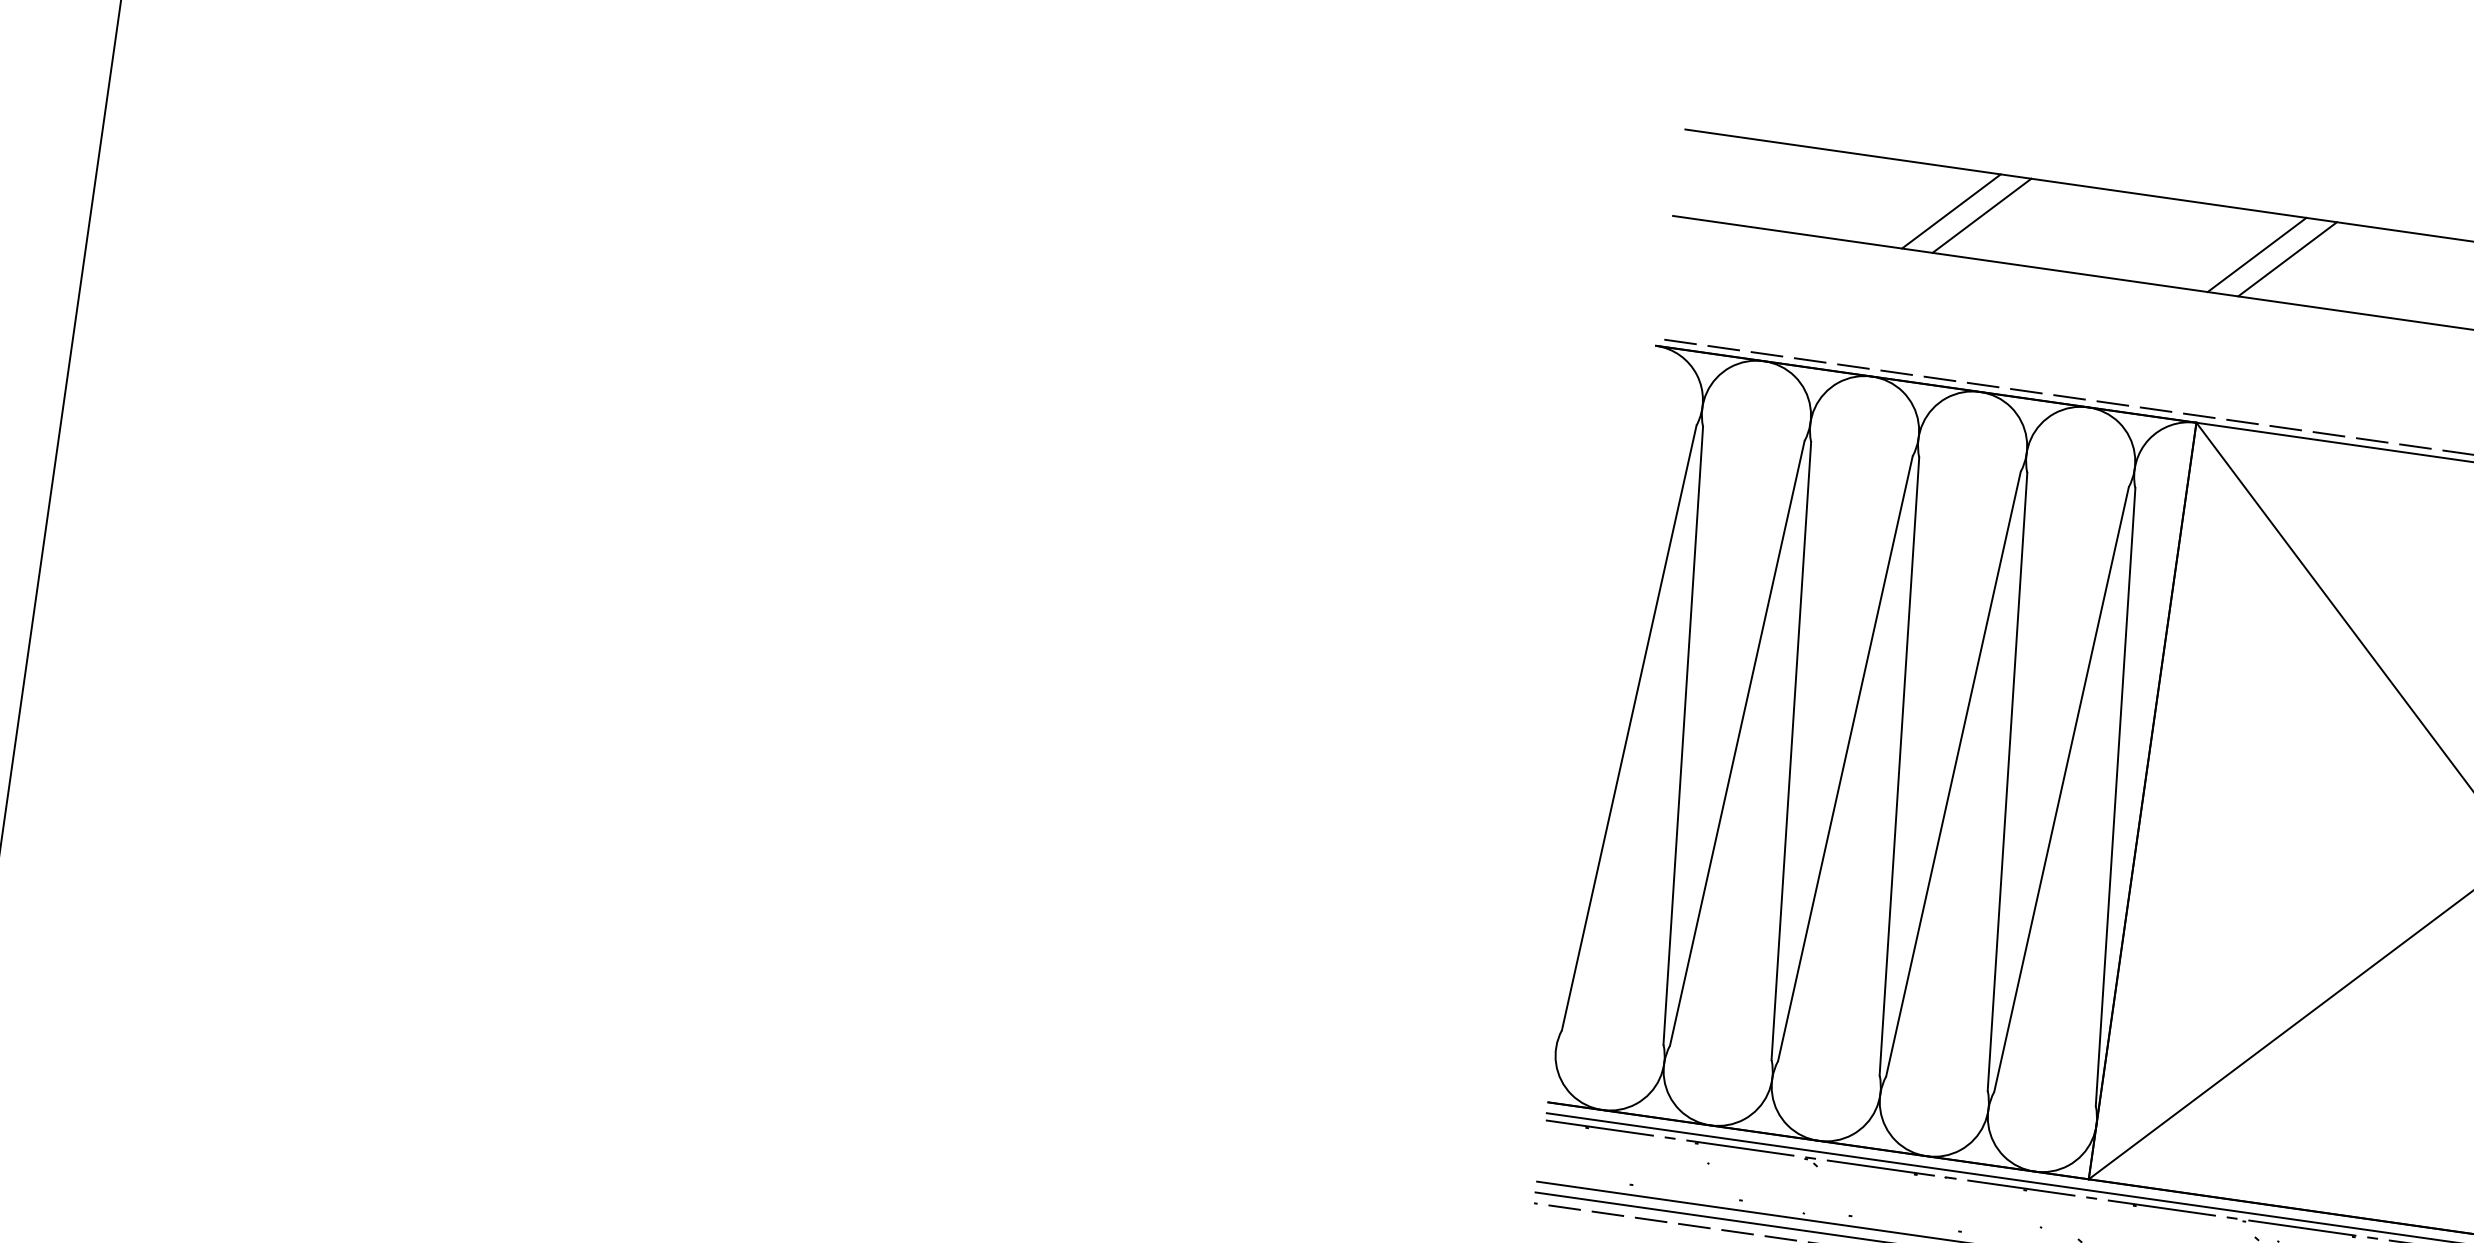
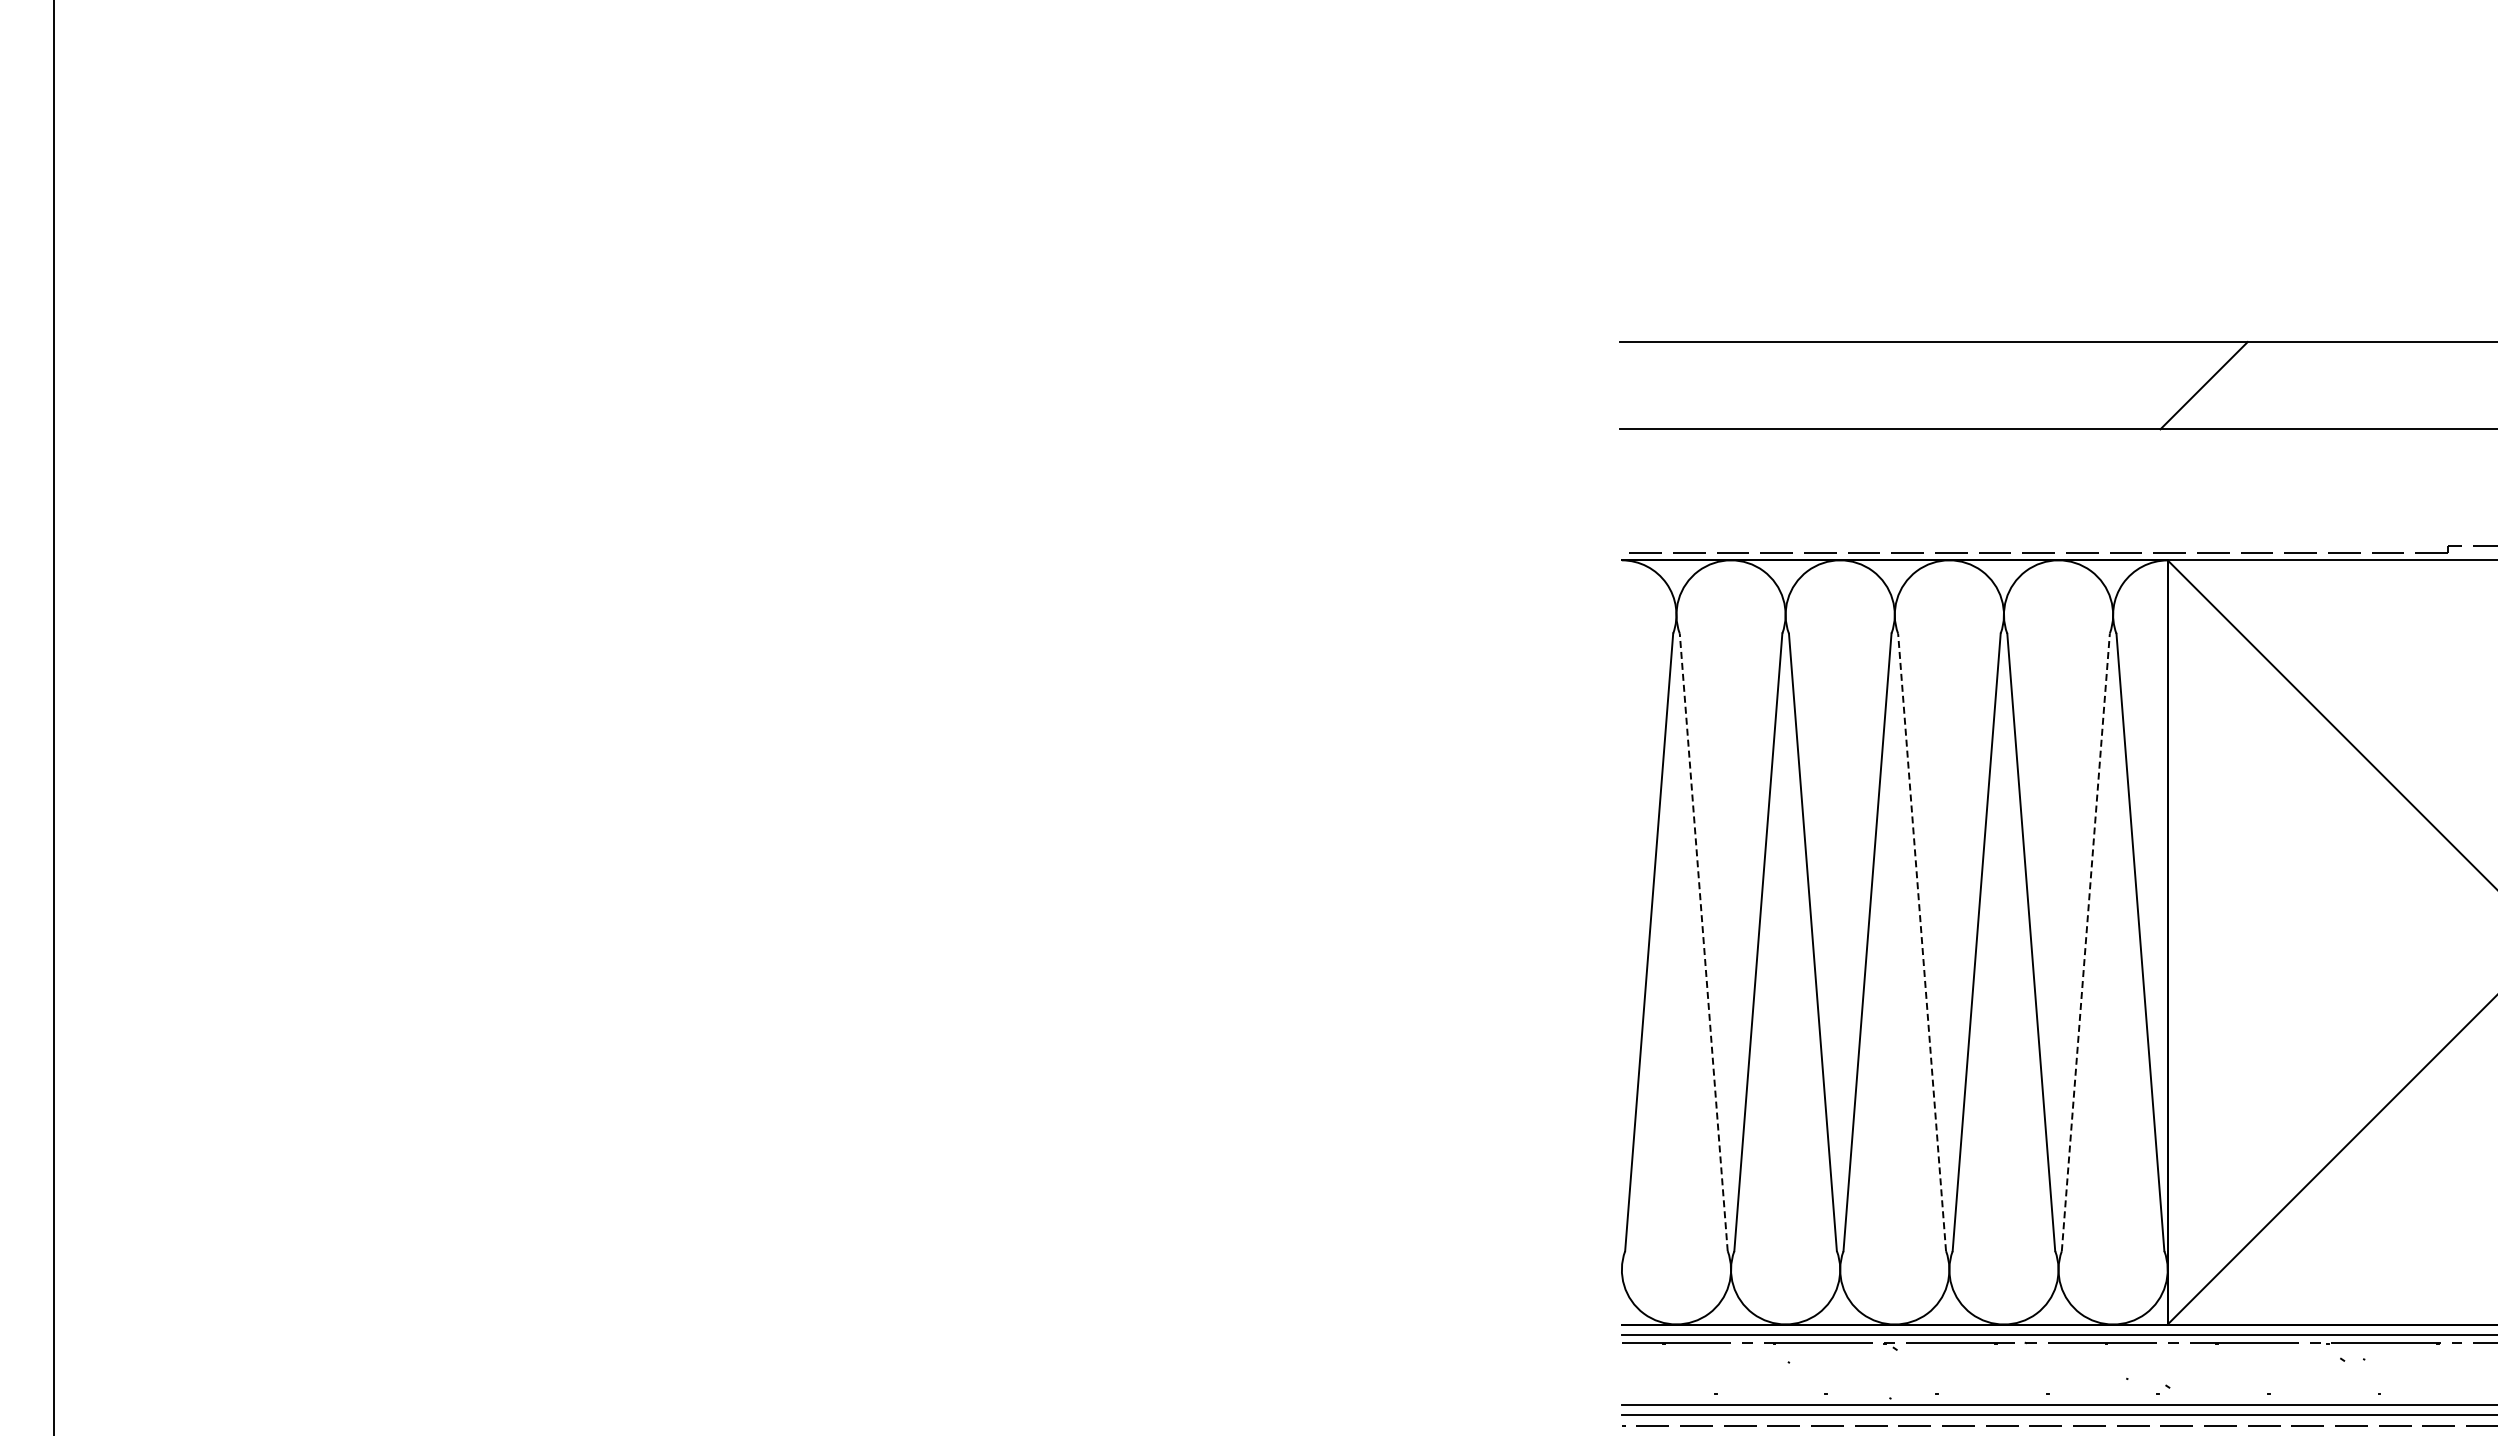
line: (1951, 211) -> (1895, 385), removed
line: (1981, 215) -> (1925, 385), removed
line: (2287, 259) -> (2234, 385), removed
line: (1683, 735) -> (1703, 942), solid -> dashed
line: (1899, 766) -> (1922, 942), solid -> dashed
line: (2061, 789) -> (2085, 942), solid -> dashed

